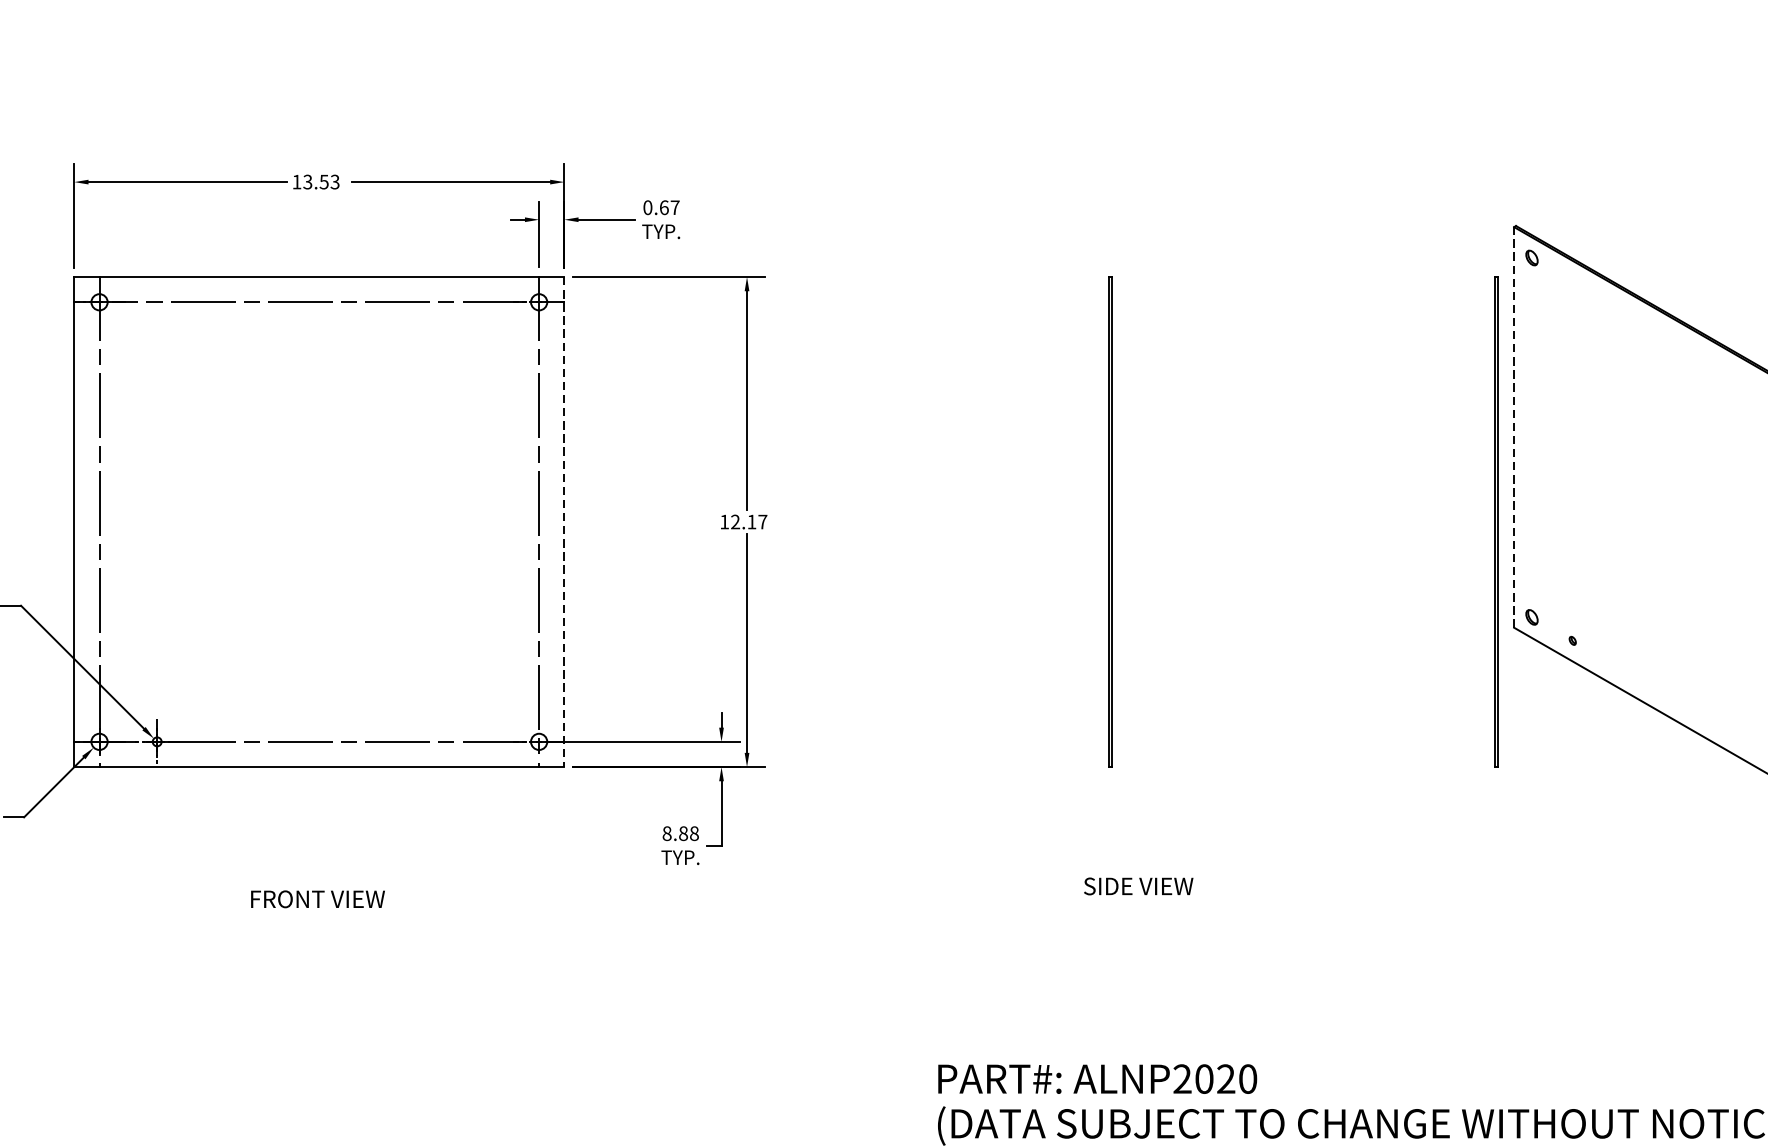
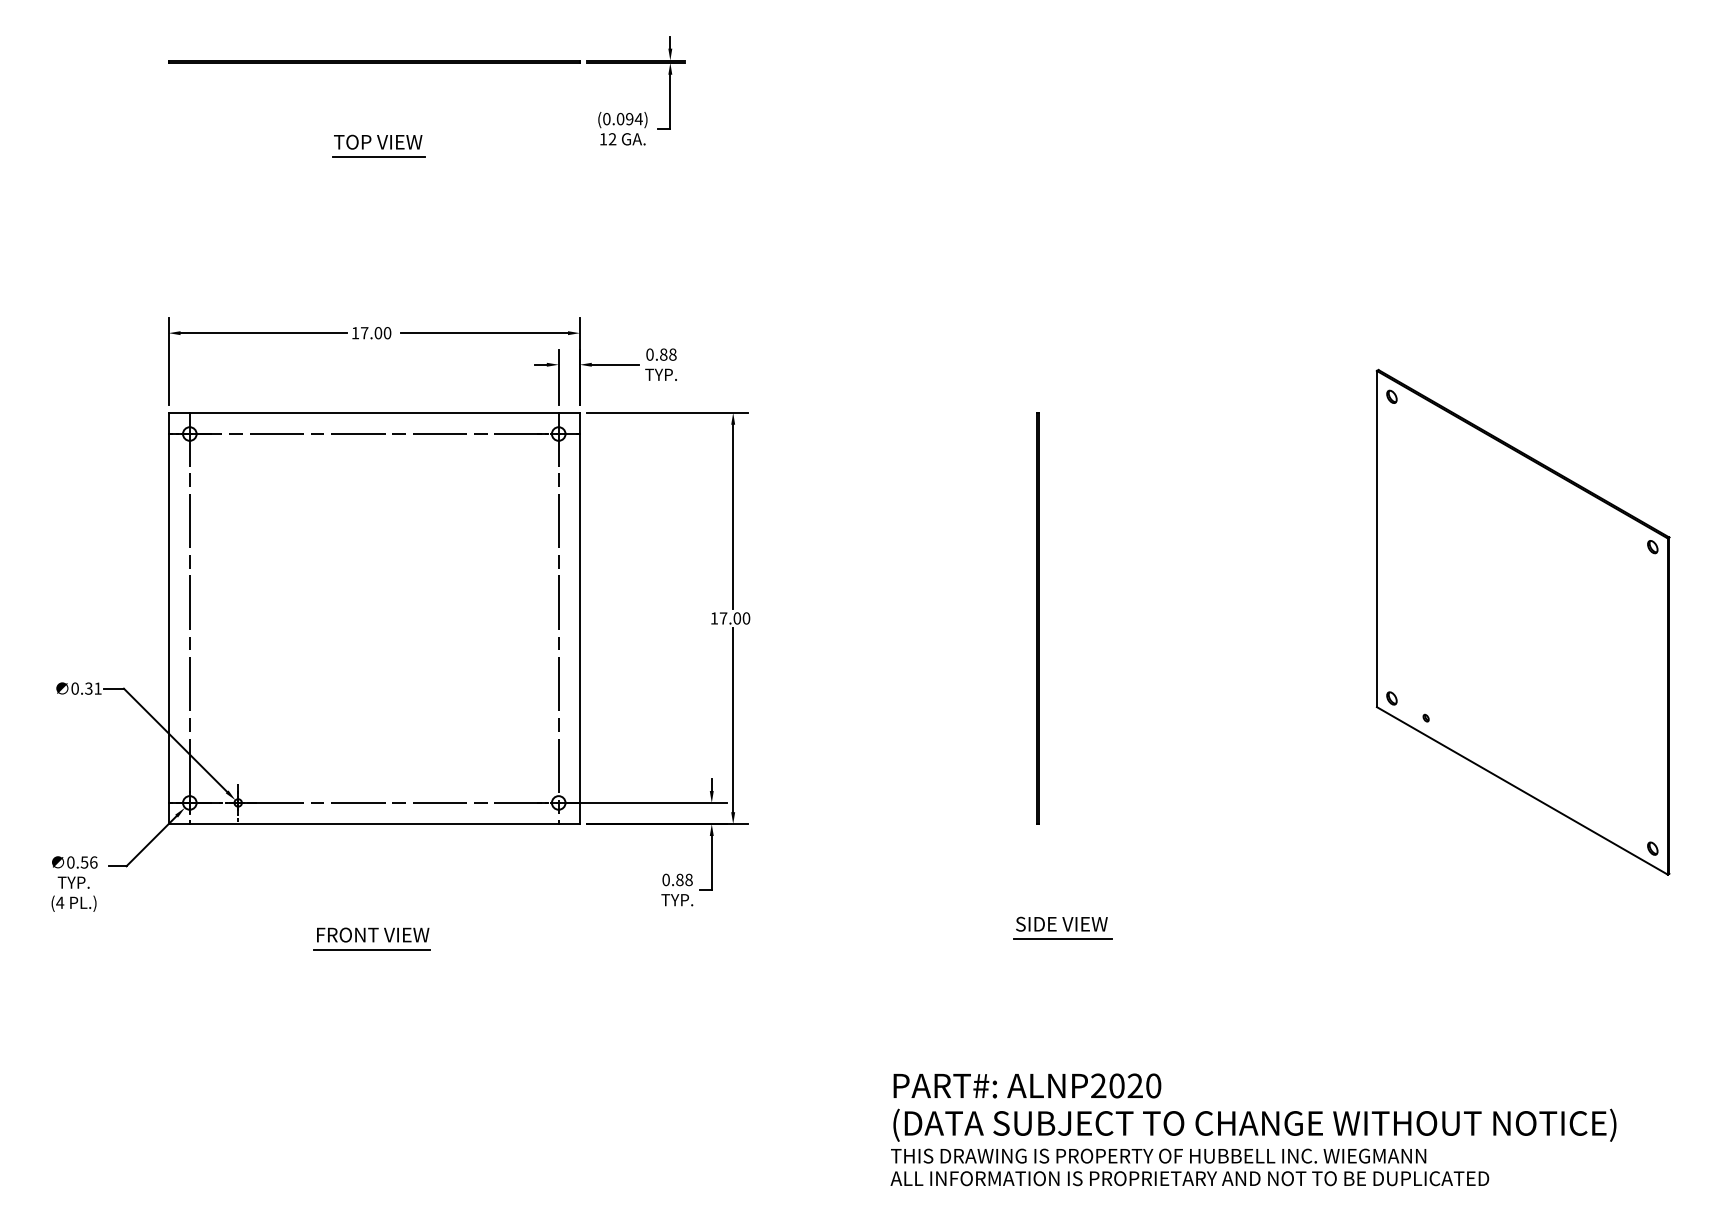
text: (320, 182) -> (375, 333), 13.53 -> 17.00
text: (669, 207) -> (668, 354), 0.67 -> 0.88
line: (1513, 426) -> (1376, 538), dashed -> solid
line: (563, 522) -> (579, 618), dashed -> solid
text: (748, 522) -> (734, 618), 12.17 -> 17.00
line: (1495, 522) -> (1361, 618), removed
text: (666, 833) -> (665, 879), 8.88 -> 0.88
line: (1140, 904) -> (1063, 939), added
line: (316, 916) -> (371, 949), added

